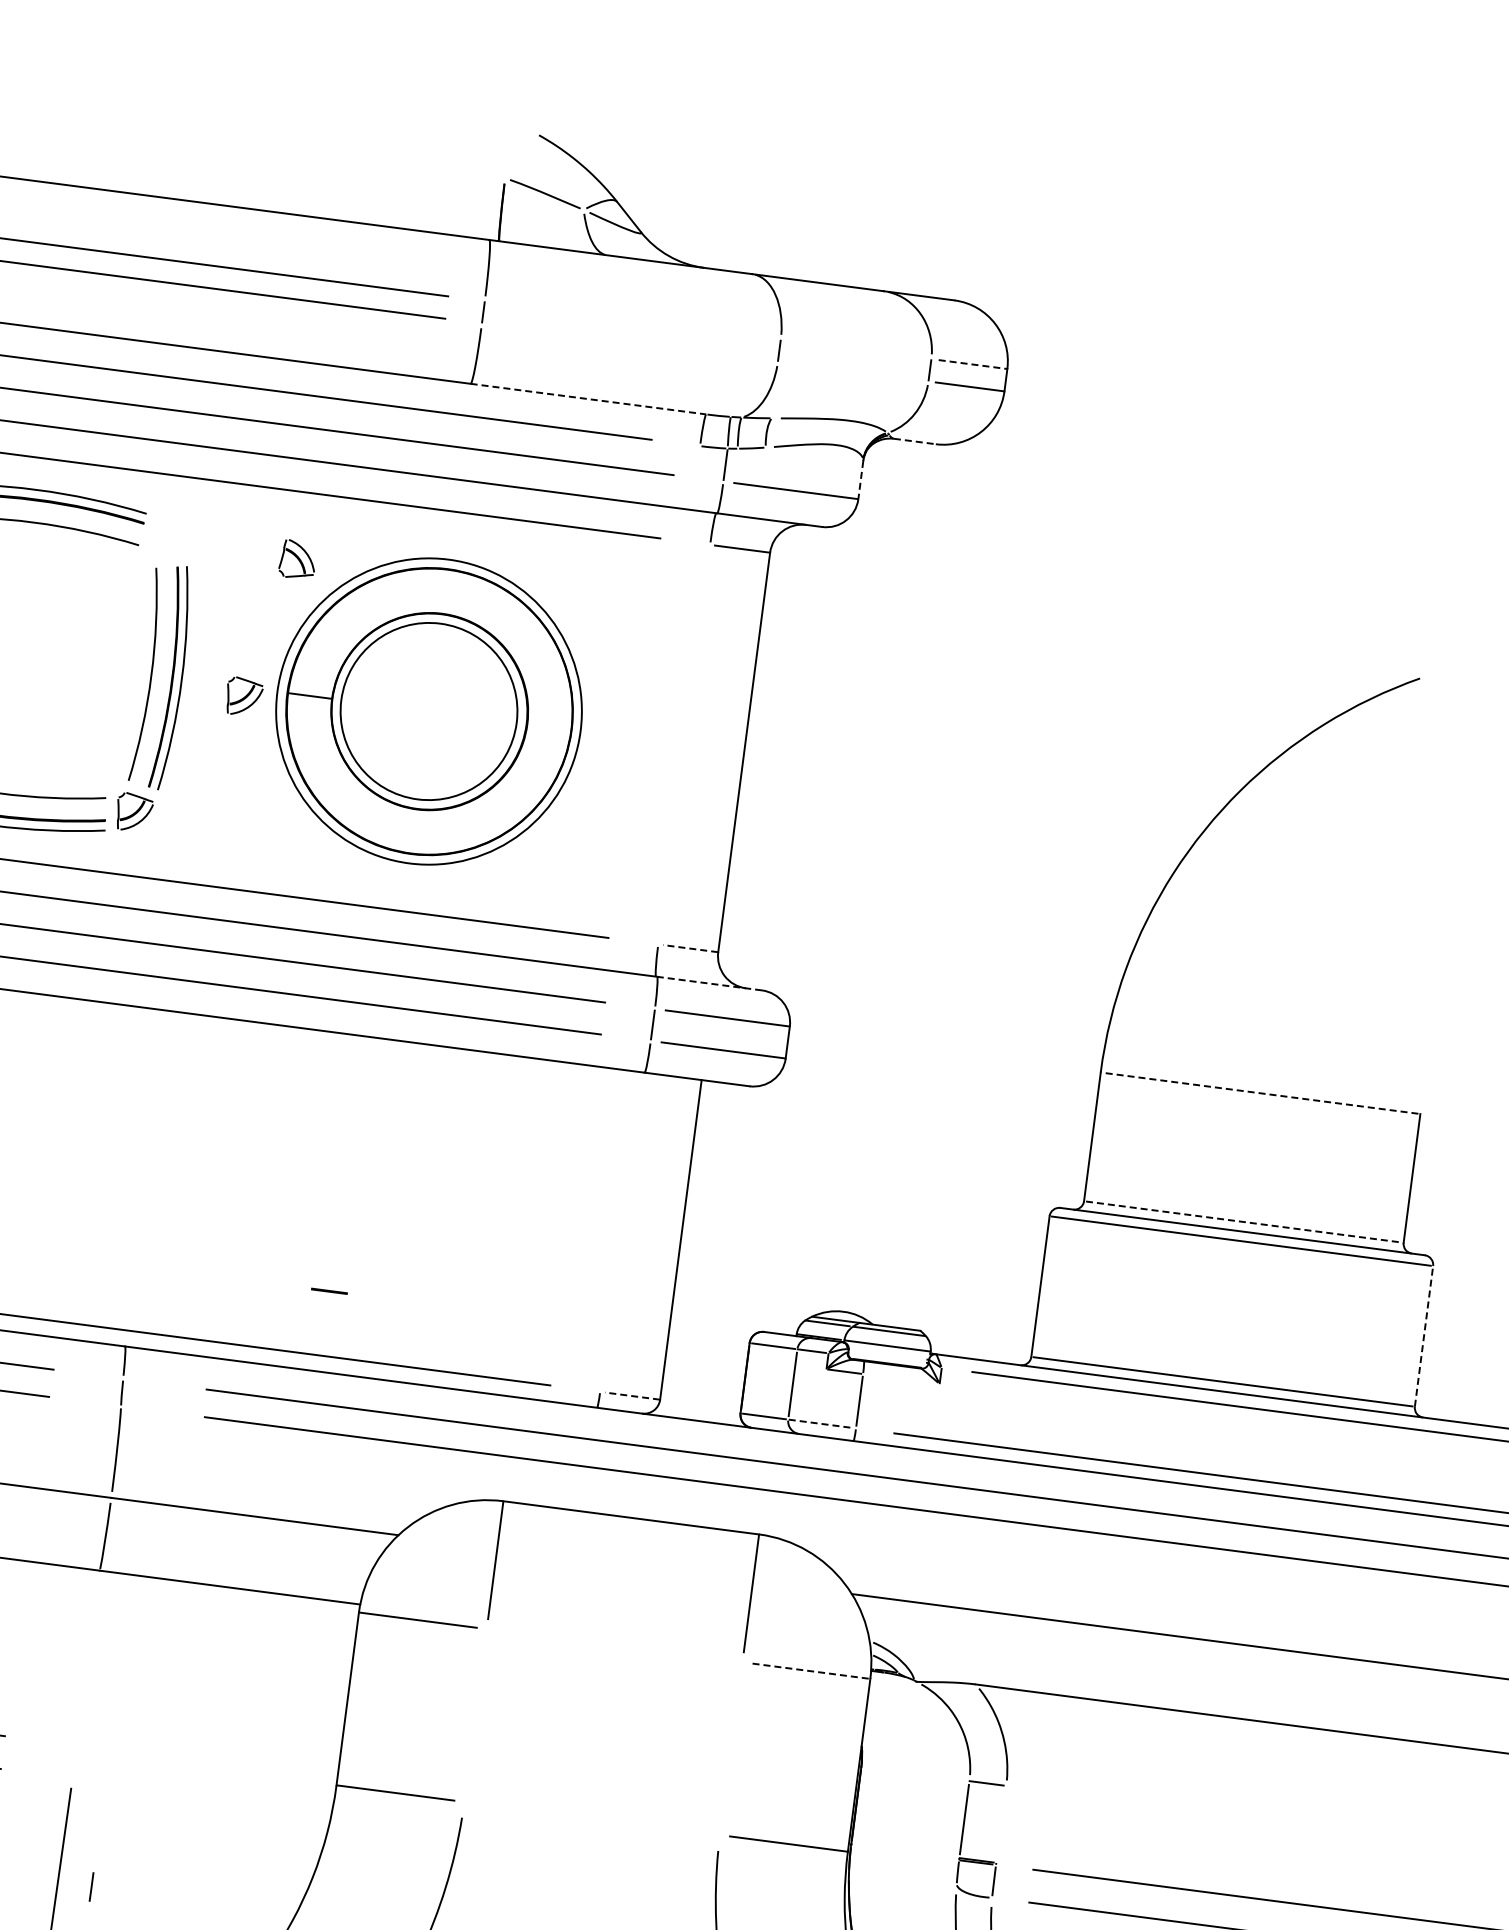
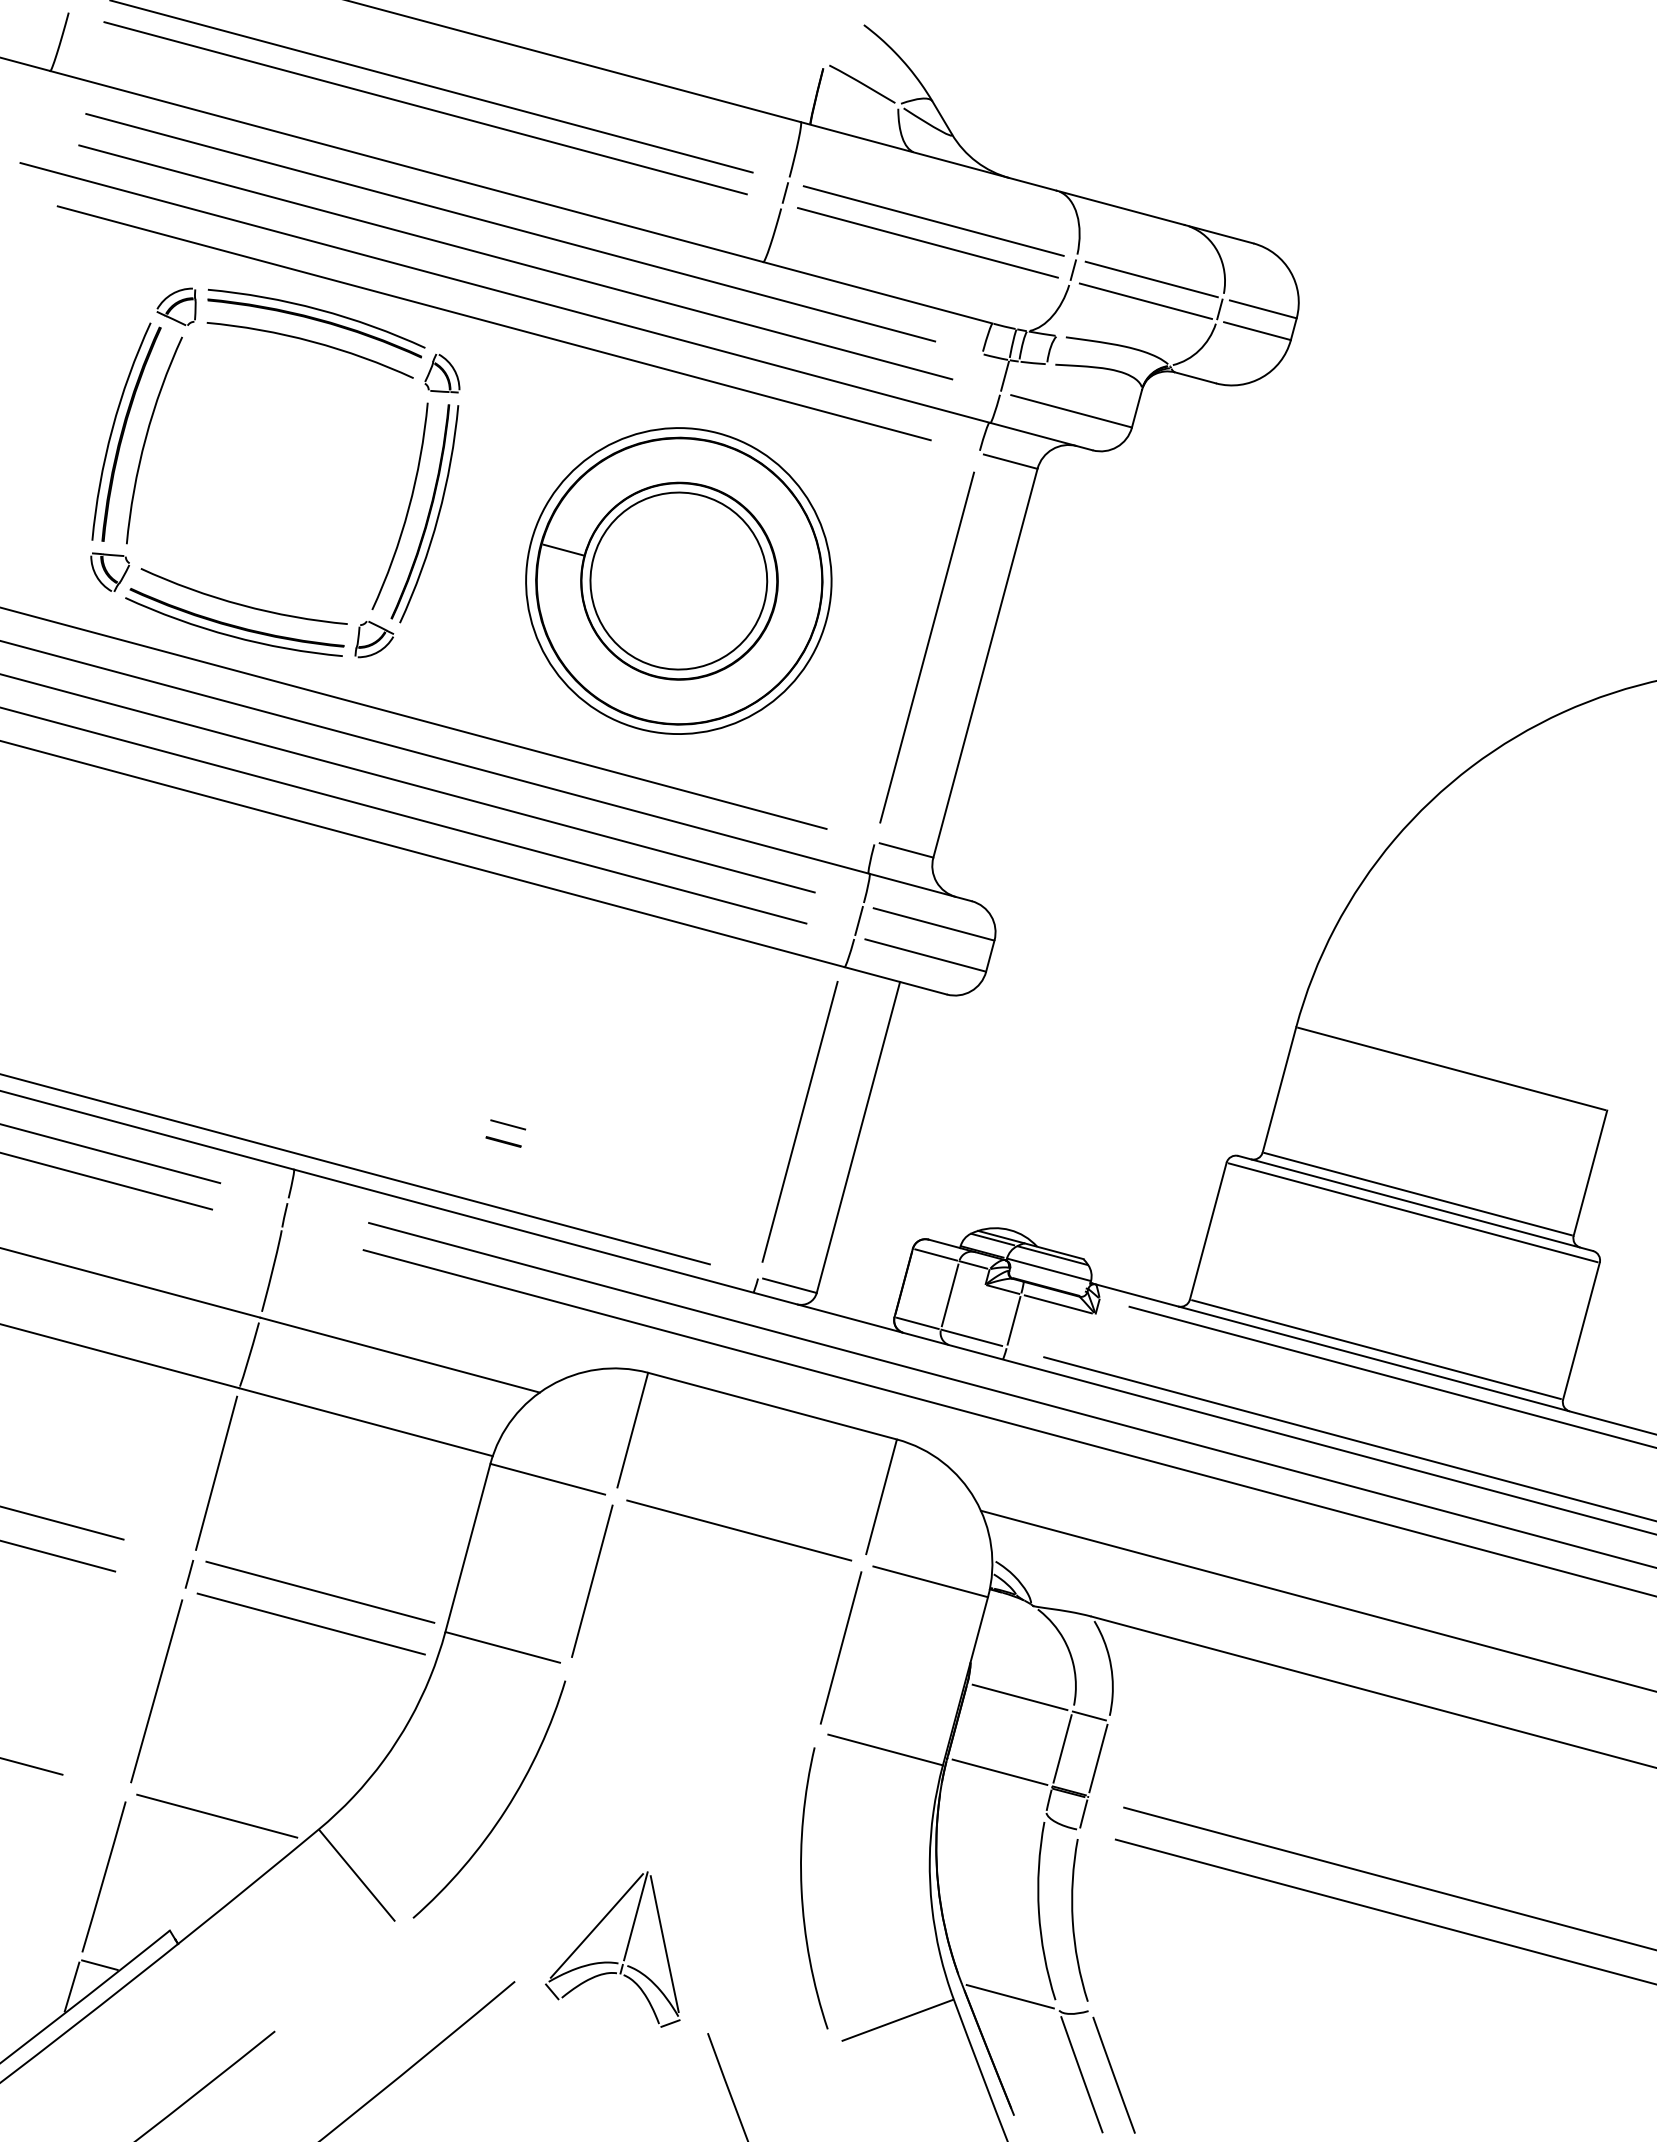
line: (633, 320) -> (933, 220), added
line: (630, 342) -> (927, 242), added
line: (858, 349) -> (1151, 279), added
line: (973, 364) -> (1263, 309), dashed -> solid
line: (854, 371) -> (1145, 300), added
line: (587, 398) -> (877, 292), dashed -> solid
line: (915, 441) -> (1196, 378), dashed -> solid
line: (860, 480) -> (1136, 409), dashed -> solid
part: (295, 558) -> (442, 373), moved
part: (244, 694) -> (498, 539), removed
line: (683, 744) -> (926, 647), added
line: (690, 948) -> (906, 850), dashed -> solid
line: (709, 983) -> (920, 887), dashed -> solid
line: (1260, 1092) -> (1451, 1068), dashed -> solid
line: (1244, 1222) -> (1418, 1194), dashed -> solid
line: (620, 1231) -> (799, 1121), added
line: (331, 1273) -> (508, 1124), added
line: (1424, 1336) -> (1581, 1331), dashed -> solid
line: (900, 1379) -> (1057, 1304), added
line: (632, 1395) -> (789, 1285), dashed -> solid
line: (820, 1423) -> (972, 1337), dashed -> solid
line: (614, 1645) -> (739, 1530), added
line: (88, 1657) -> (216, 1472), added
line: (811, 1670) -> (930, 1581), dashed -> solid
line: (475, 1714) -> (592, 1580), added
line: (730, 1748) -> (840, 1647), added
line: (207, 1761) -> (320, 1591), added
line: (914, 1774) -> (1019, 1697), added
line: (201, 1794) -> (310, 1623), added
line: (1001, 1824) -> (1098, 1758), added
line: (904, 1850) -> (999, 1771), added
line: (91, 1887) -> (189, 1574), moved

